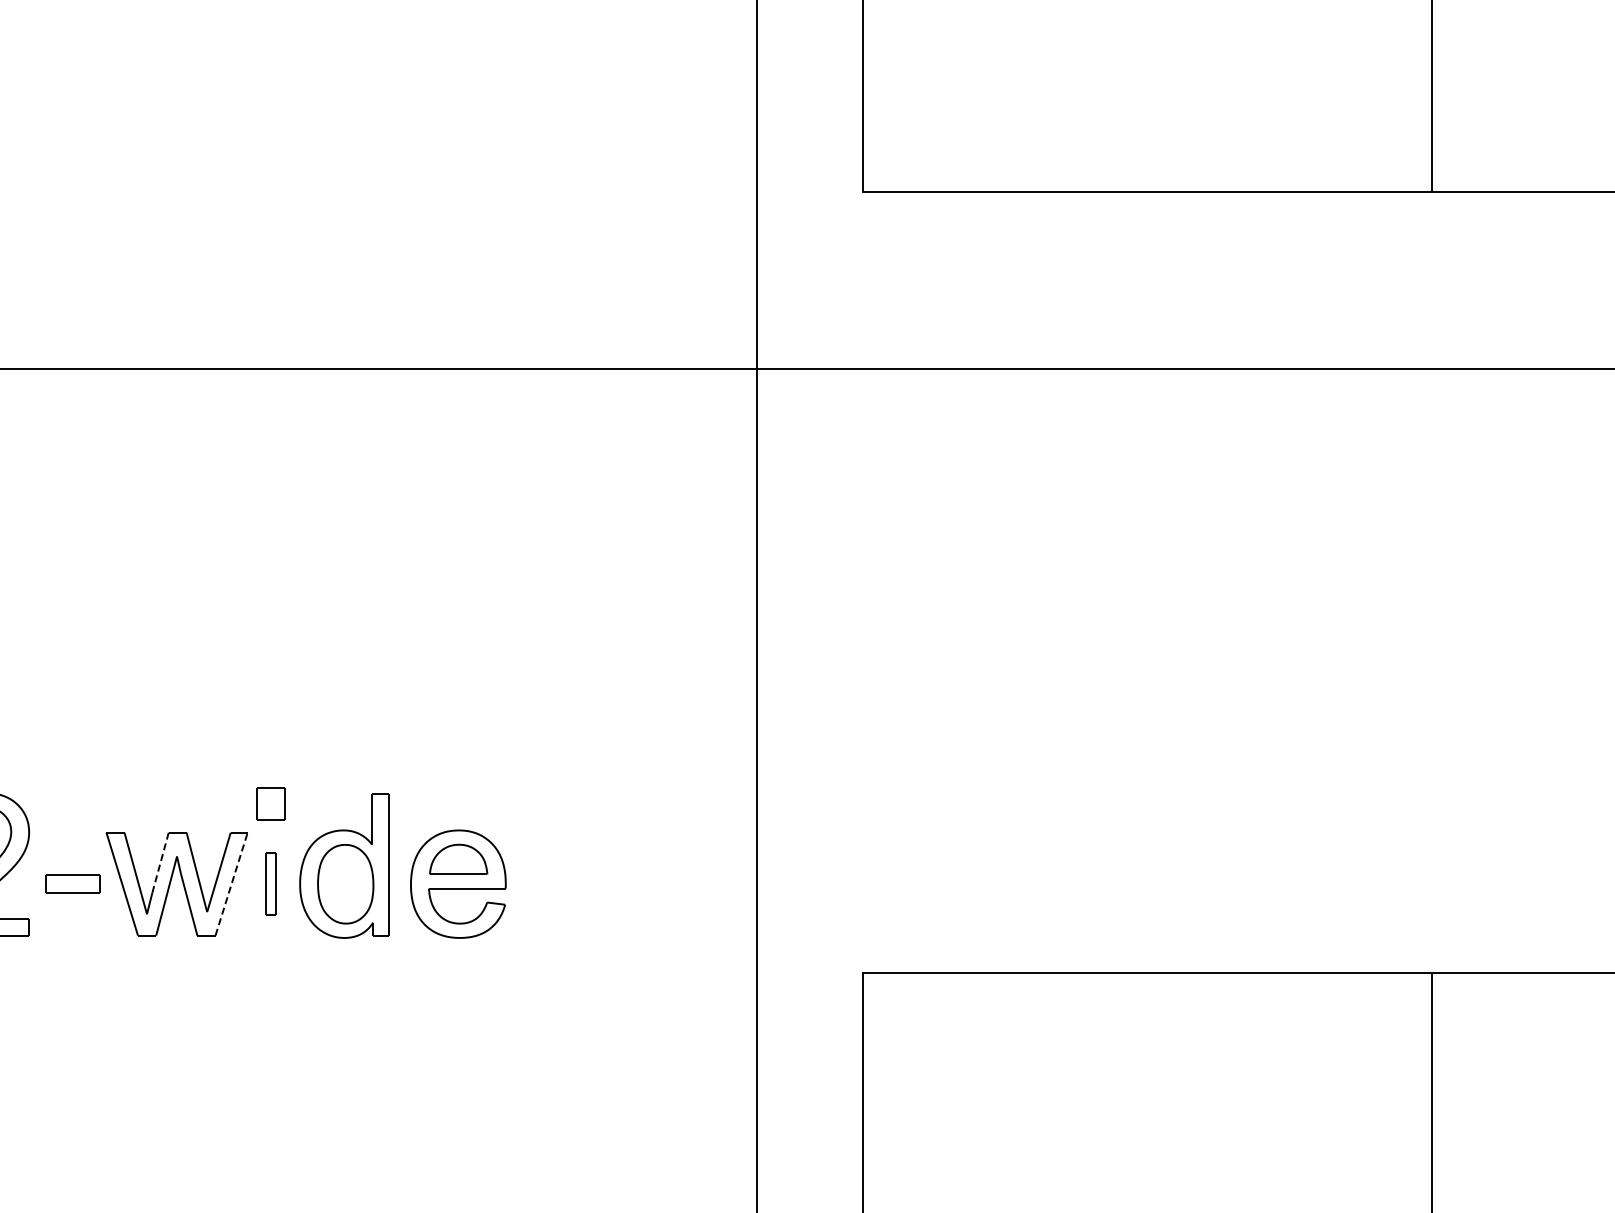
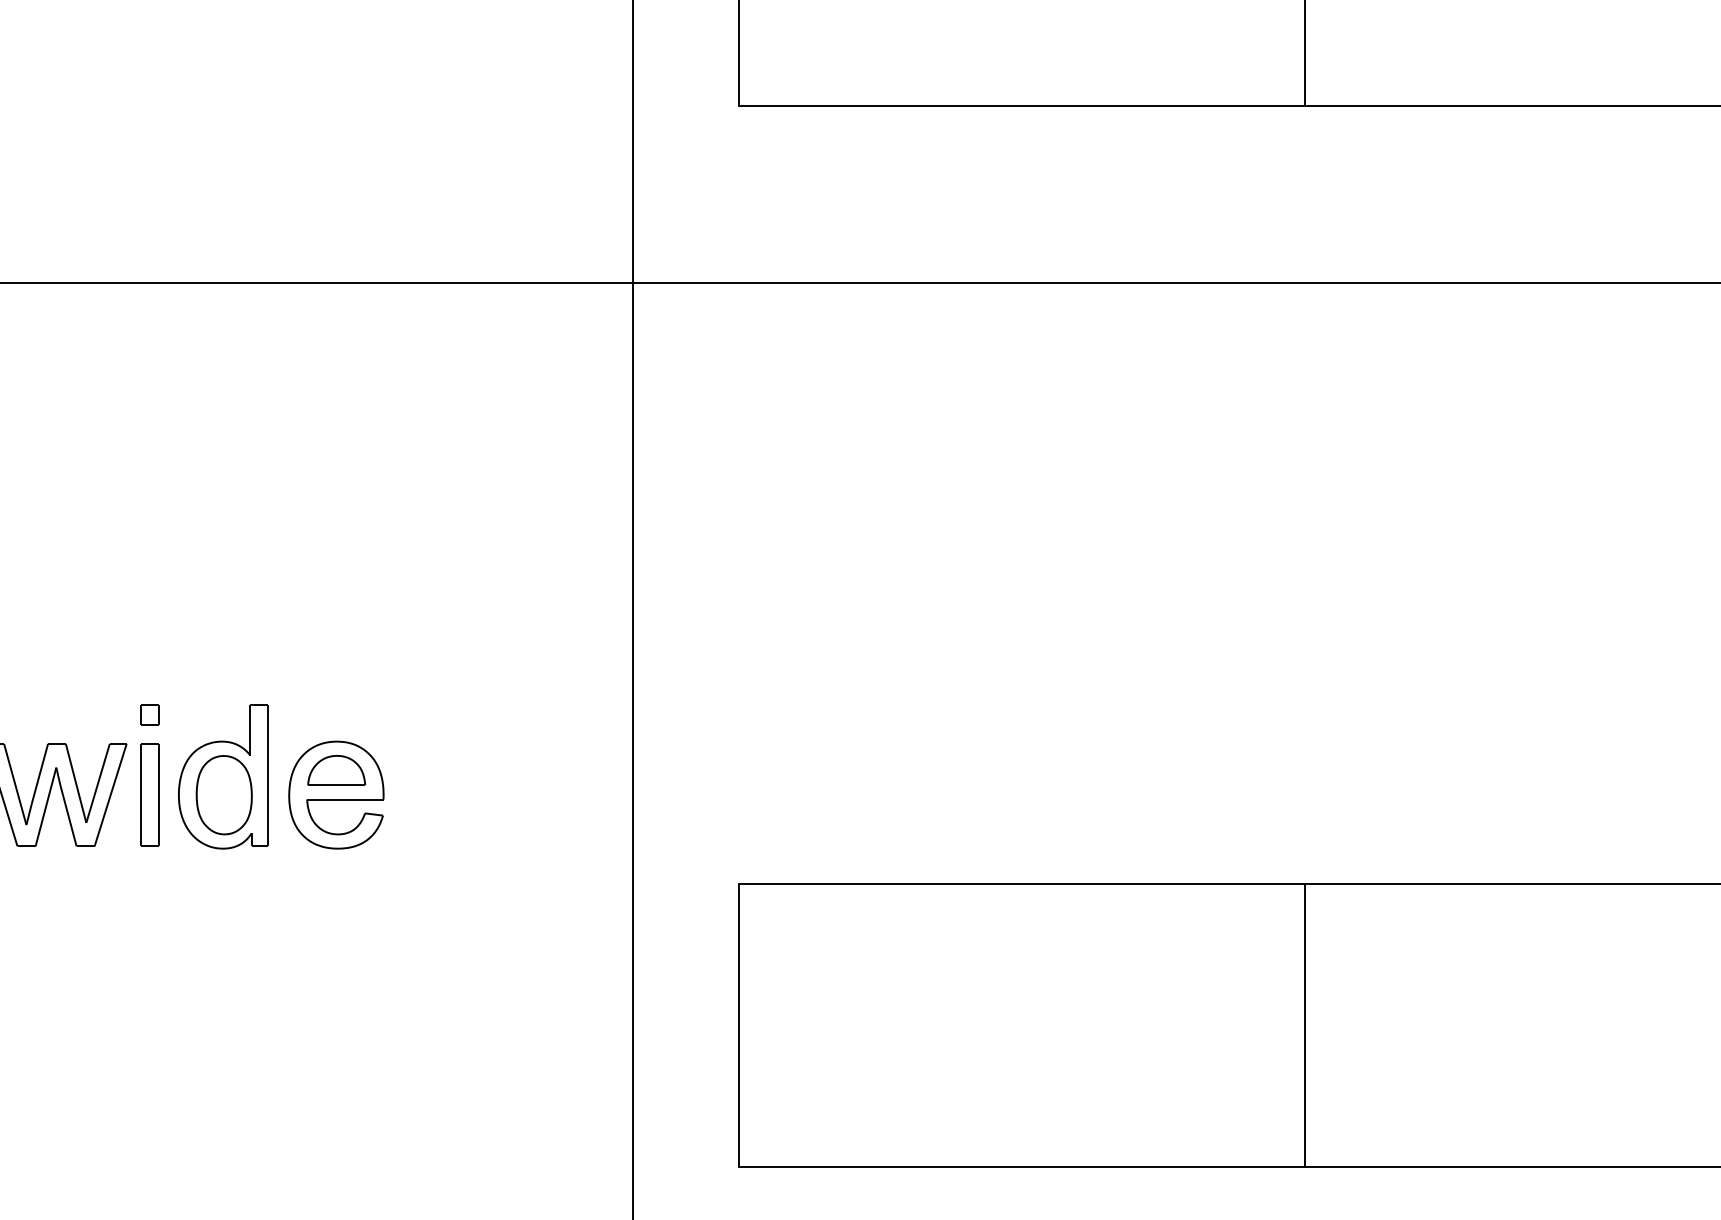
part: (270, 803) -> (149, 714), size x0.62
line: (160, 863) -> (39, 774), dashed -> solid
part: (270, 883) -> (149, 794), size x1.67
line: (231, 884) -> (110, 795), dashed -> solid

